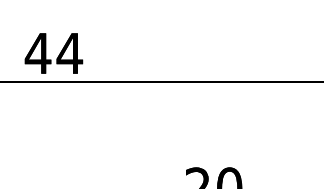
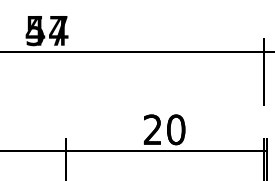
text: (53, 54) -> (46, 31), 44 -> 57

